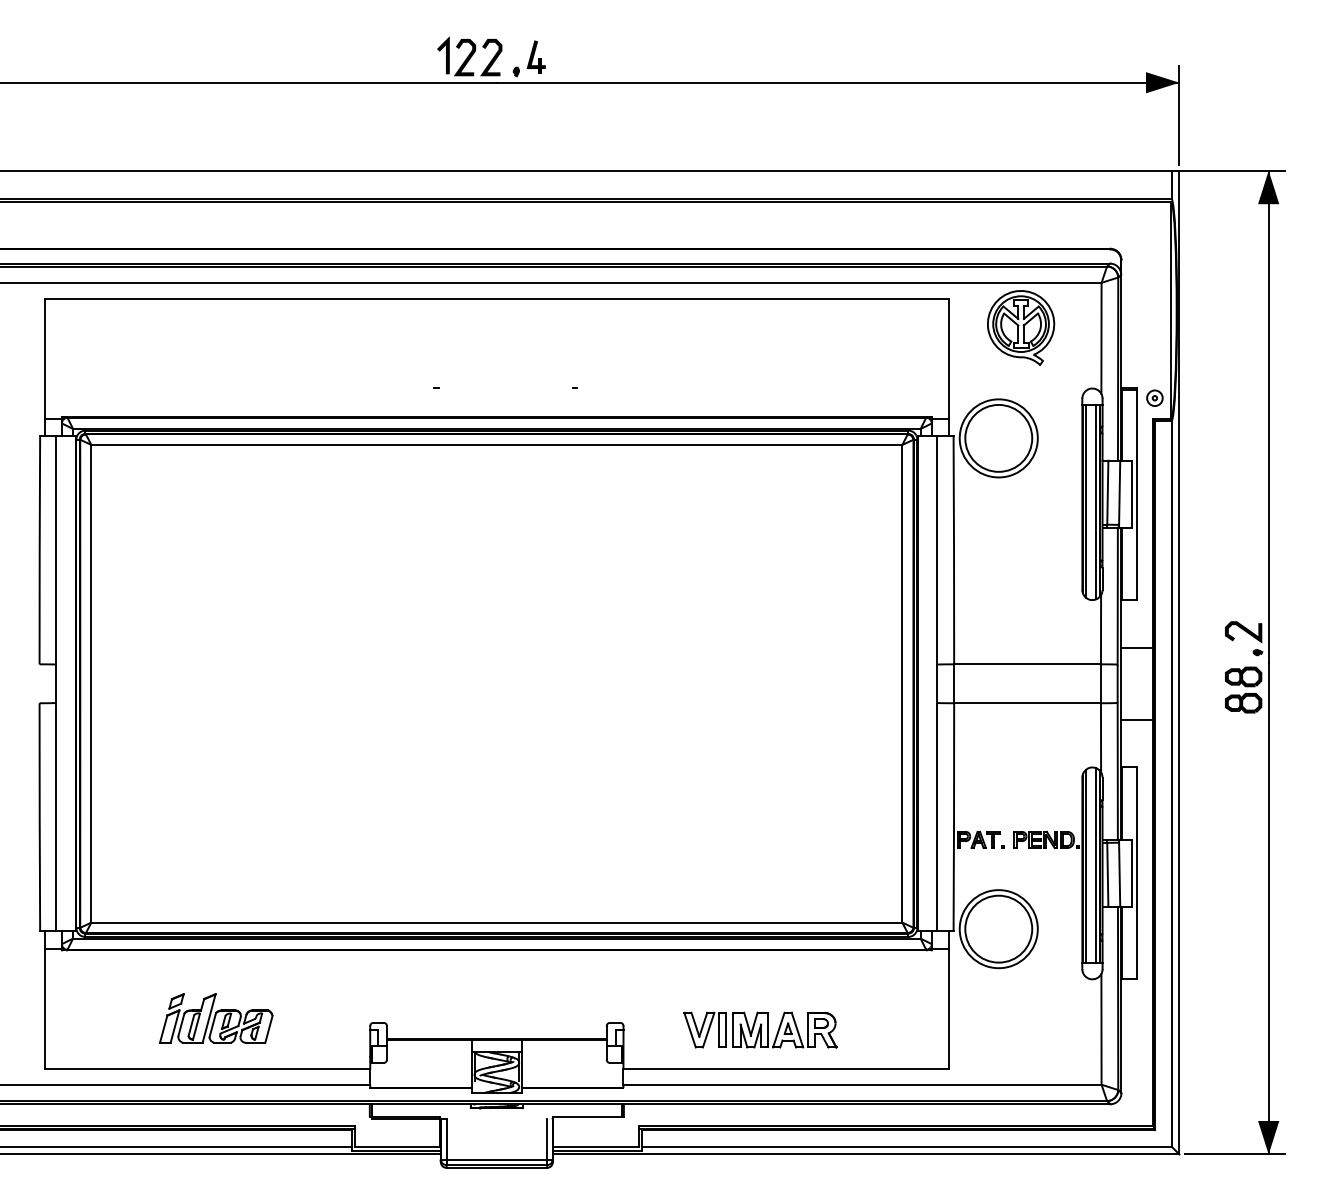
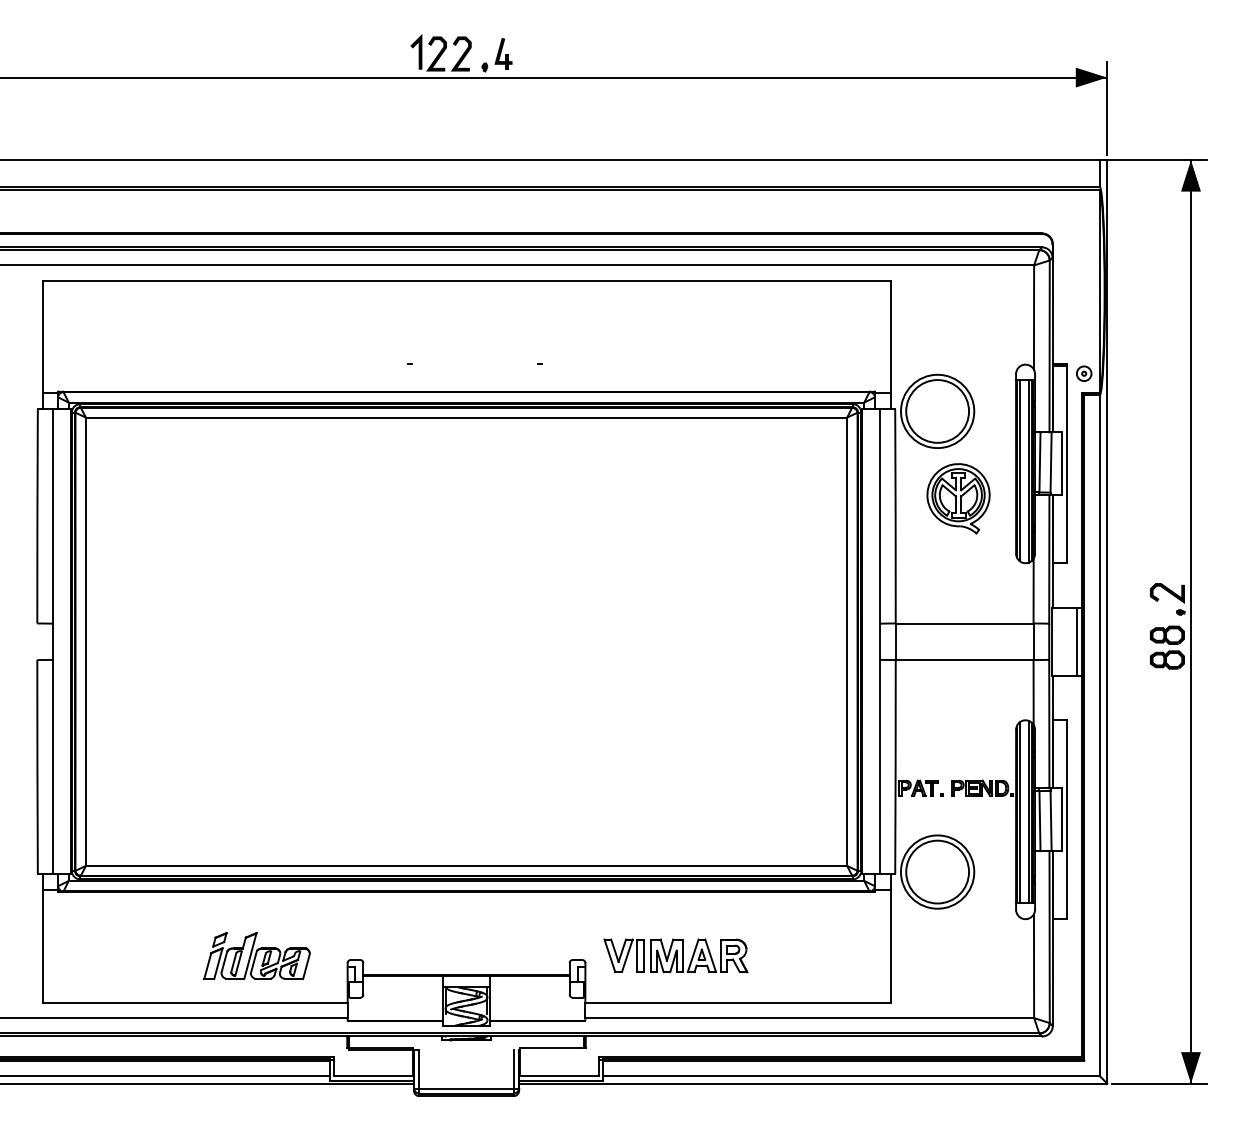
part: (1021, 327) -> (958, 498), moved
line: (1146, 683) -> (1076, 641), added
part: (215, 1018) -> (256, 955), moved
part: (759, 1029) -> (675, 955), moved

